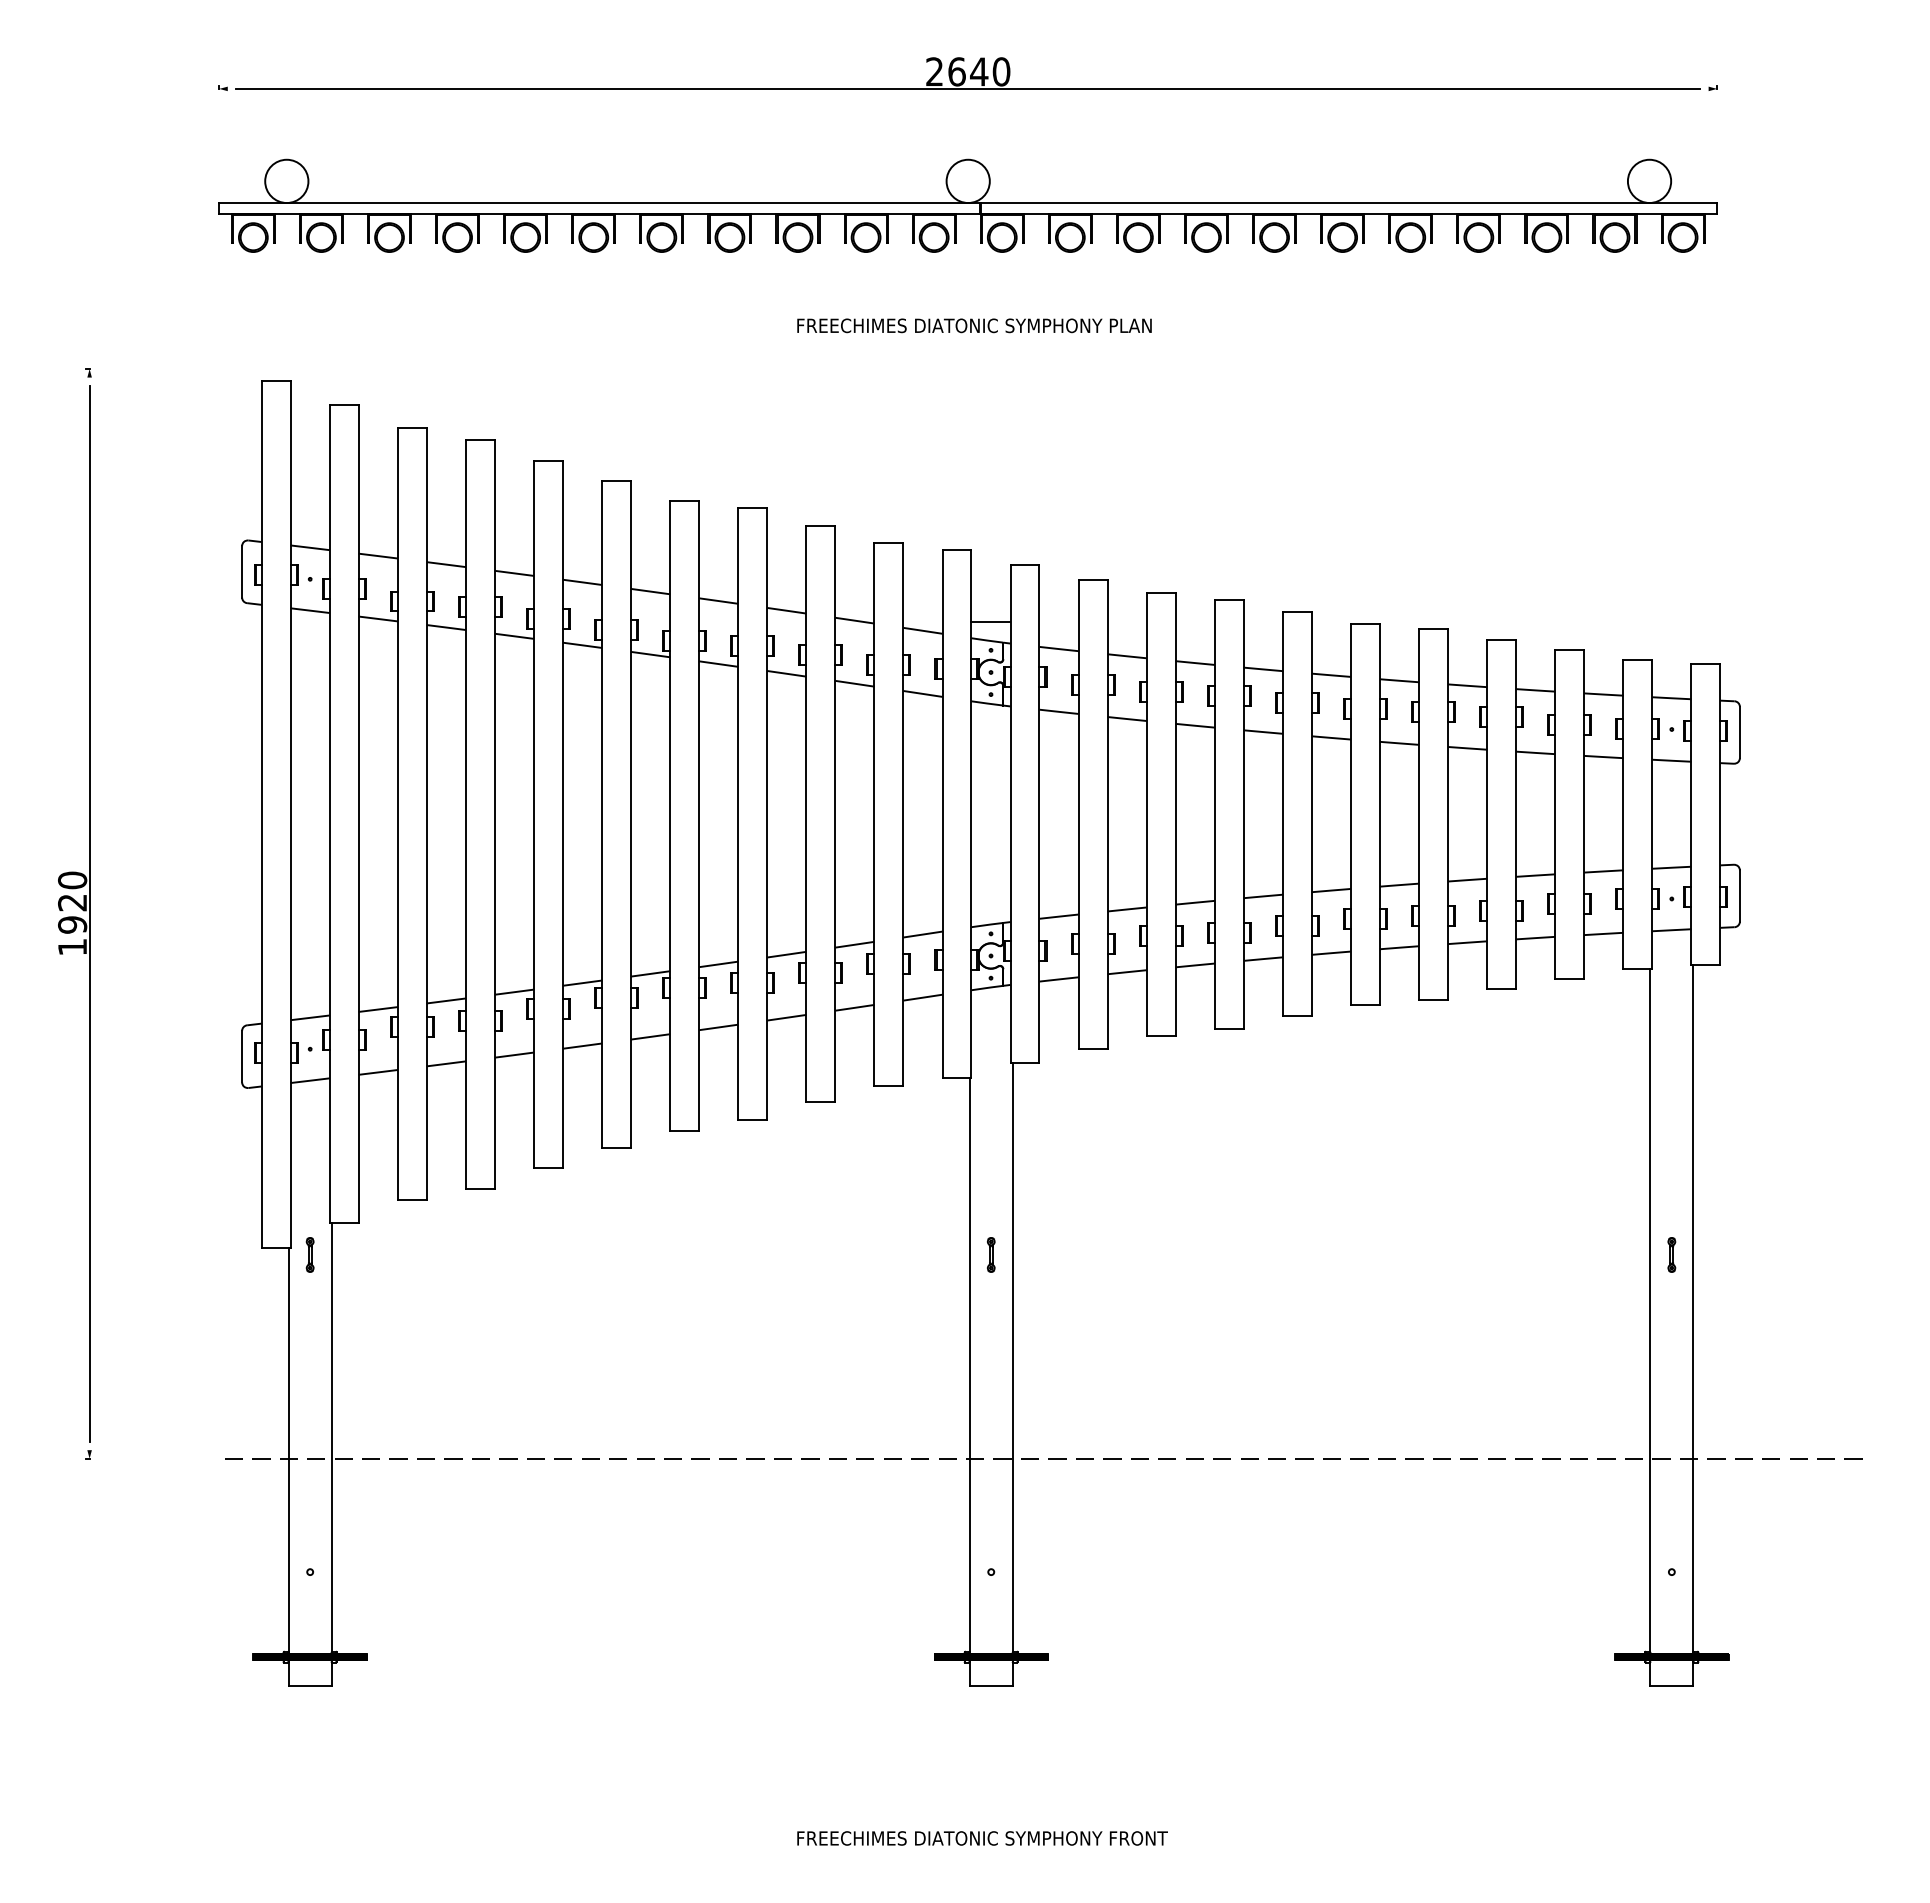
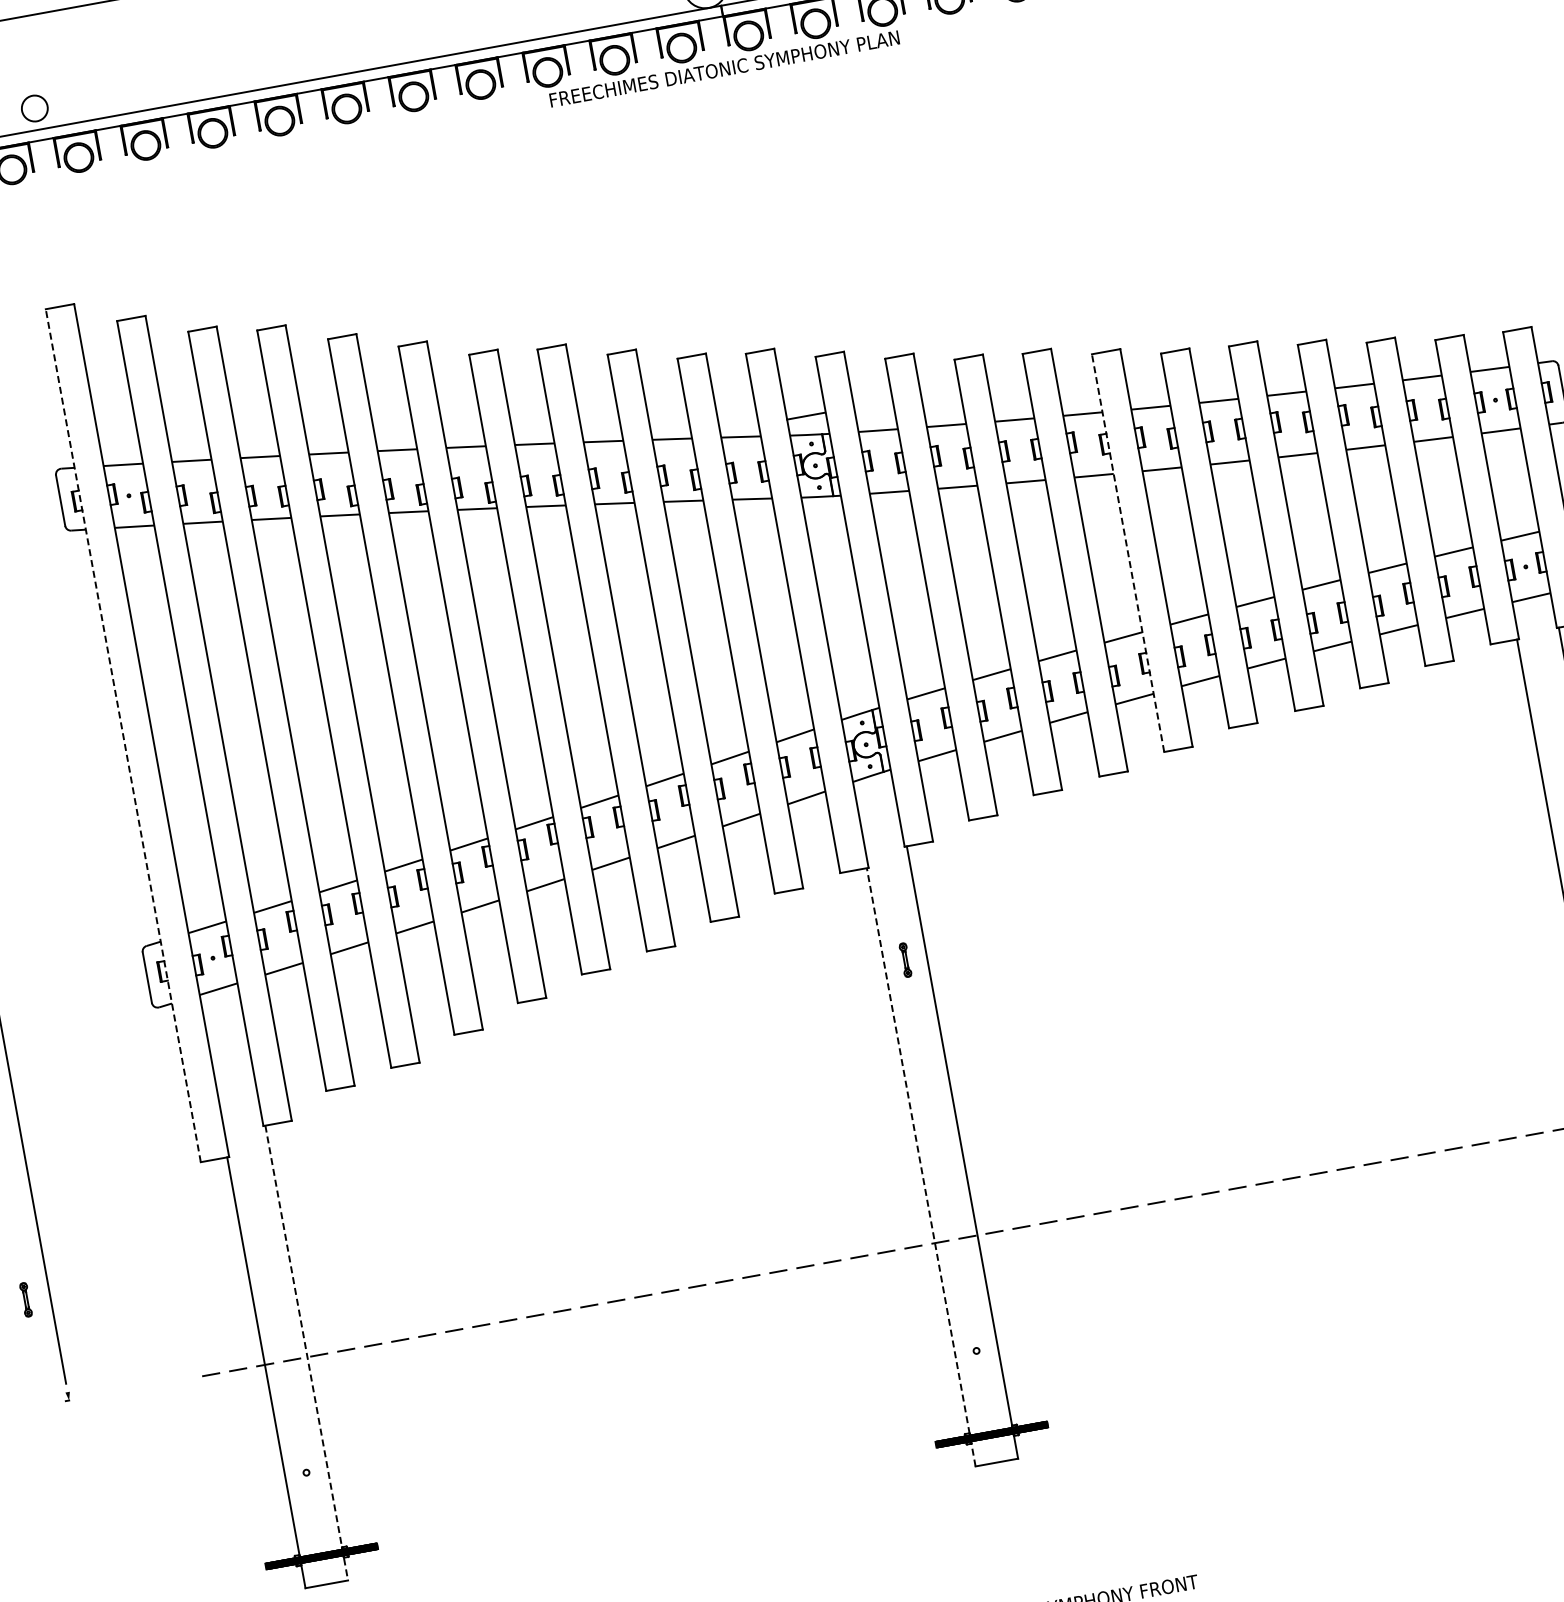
circle: (286, 181) -> (34, 108), size x0.6
text: (974, 325) -> (724, 68), moved
line: (261, 813) -> (122, 734), solid -> dashed
line: (1282, 813) -> (1127, 552), solid -> dashed
part: (309, 1254) -> (25, 1299), moved
part: (991, 1254) -> (905, 959), moved
line: (969, 1381) -> (921, 1167), solid -> dashed
line: (331, 1454) -> (306, 1353), solid -> dashed

